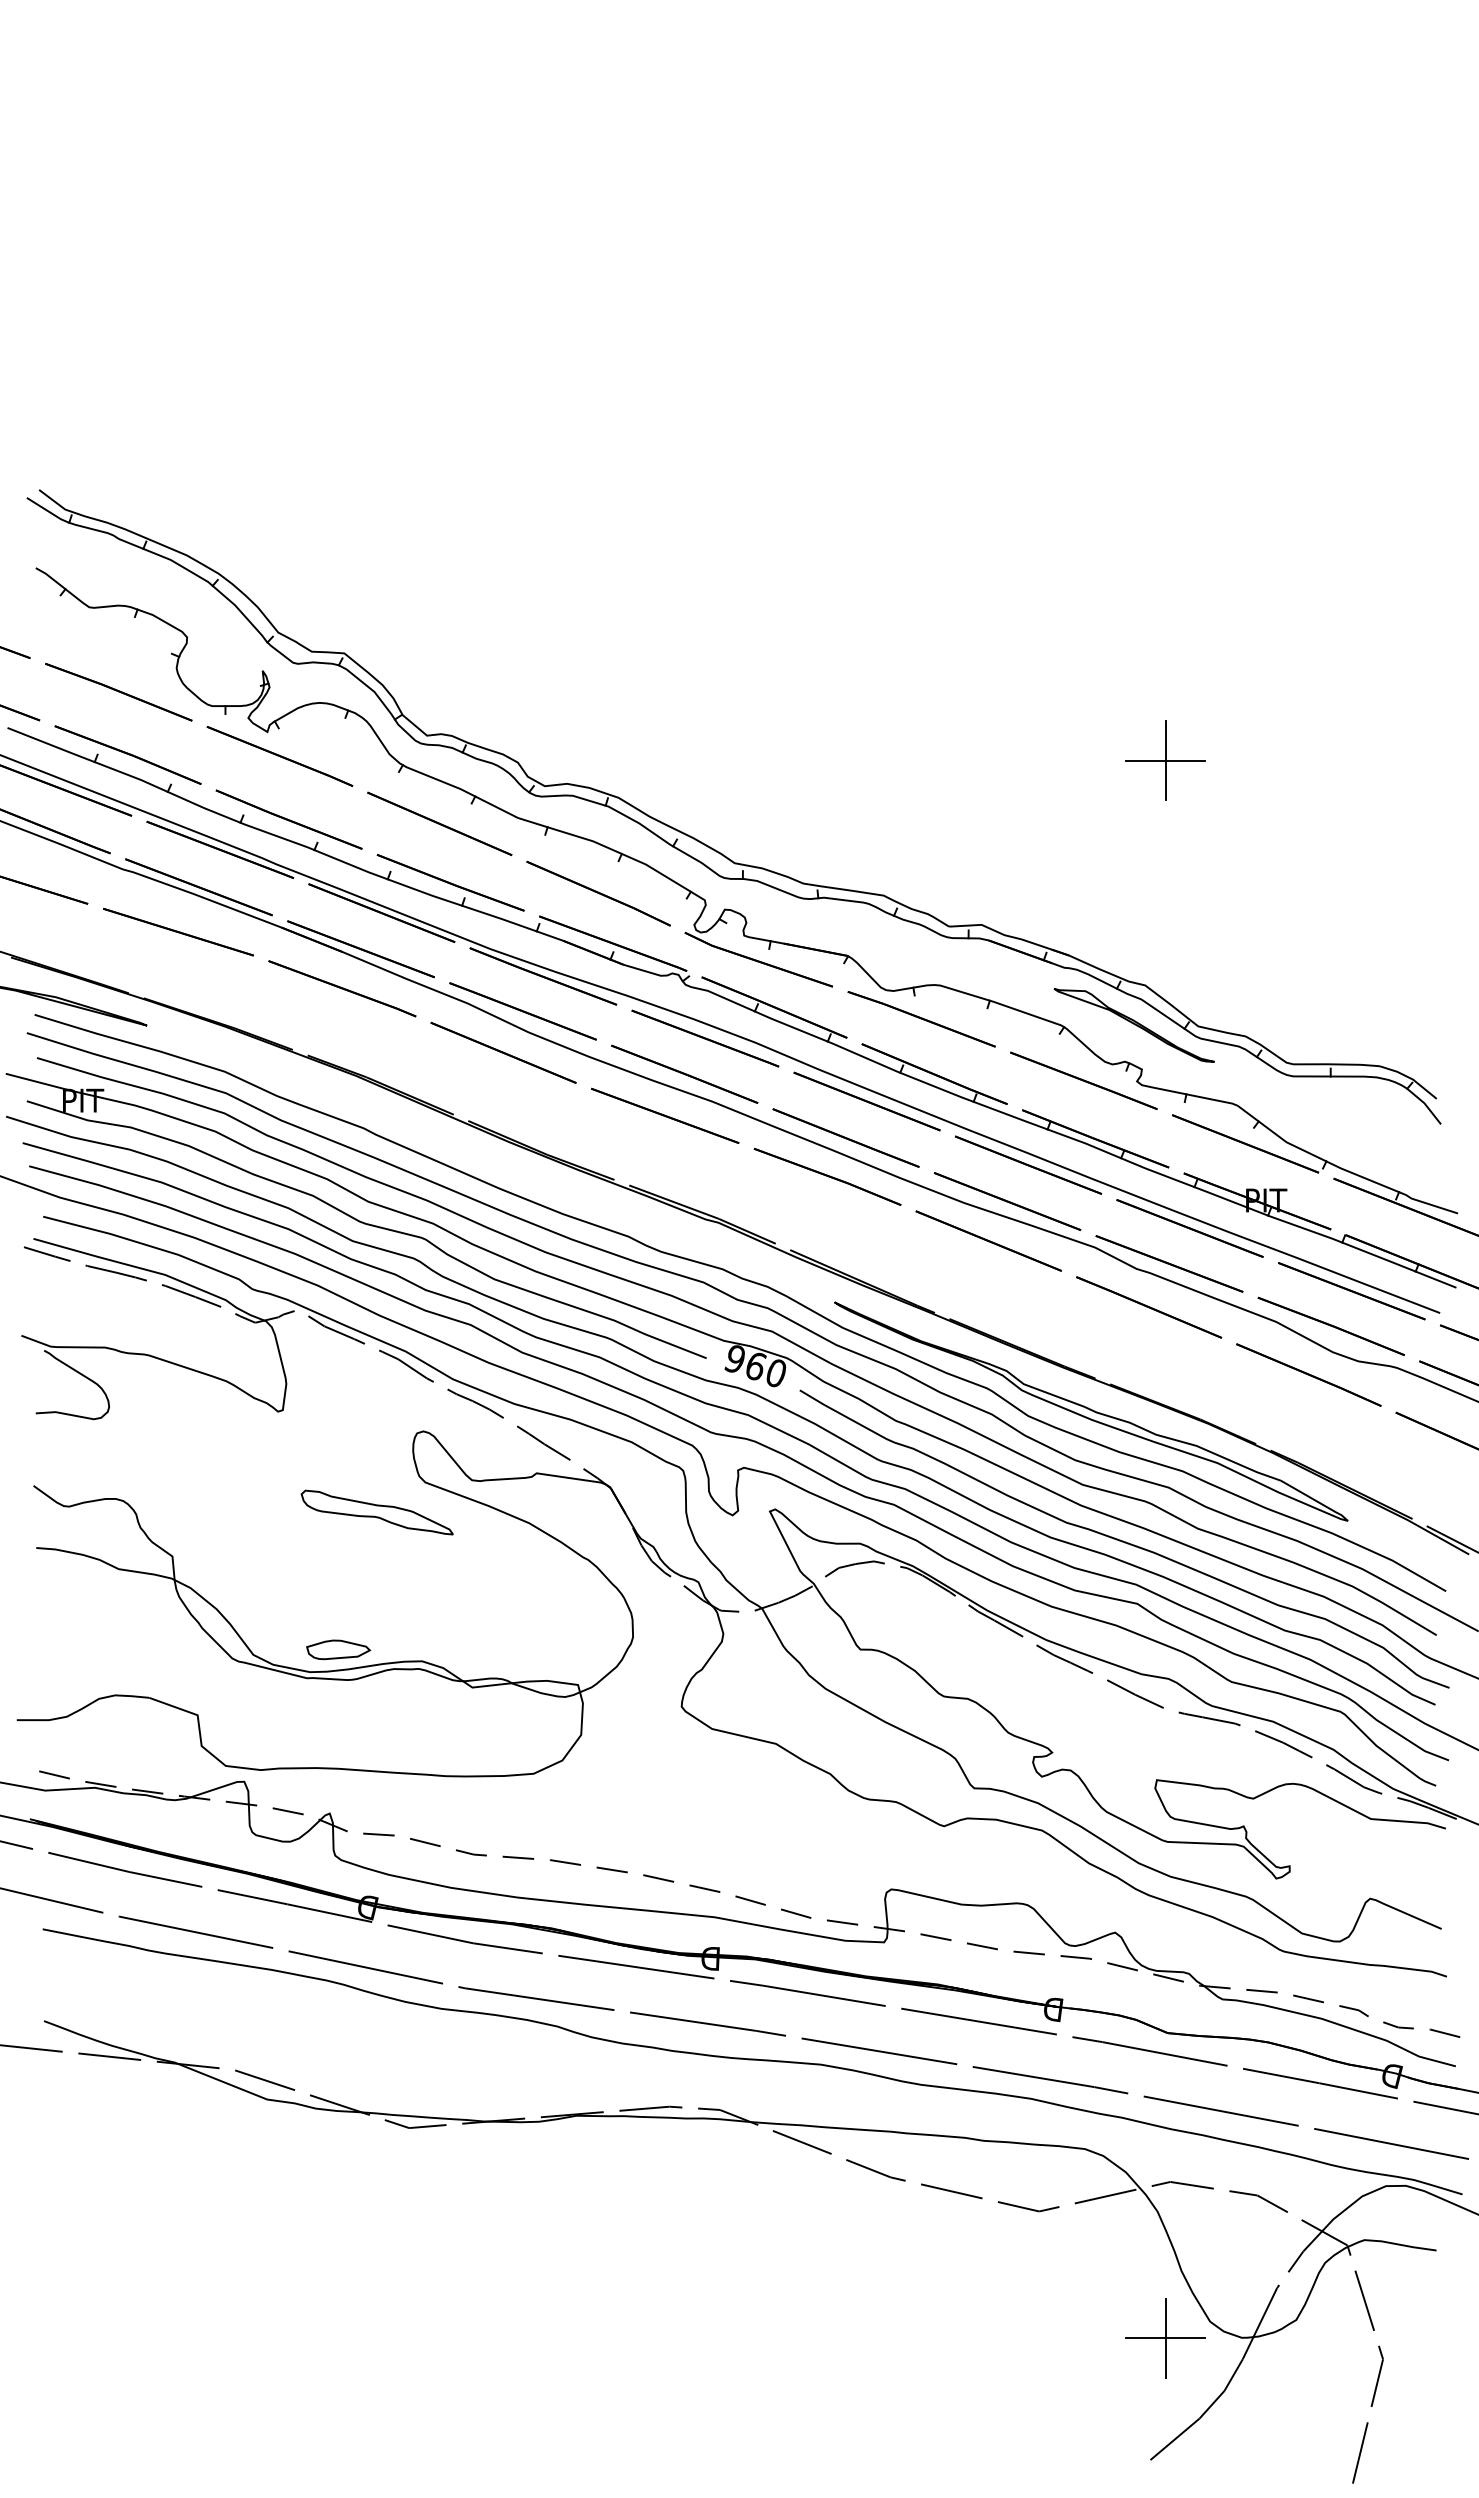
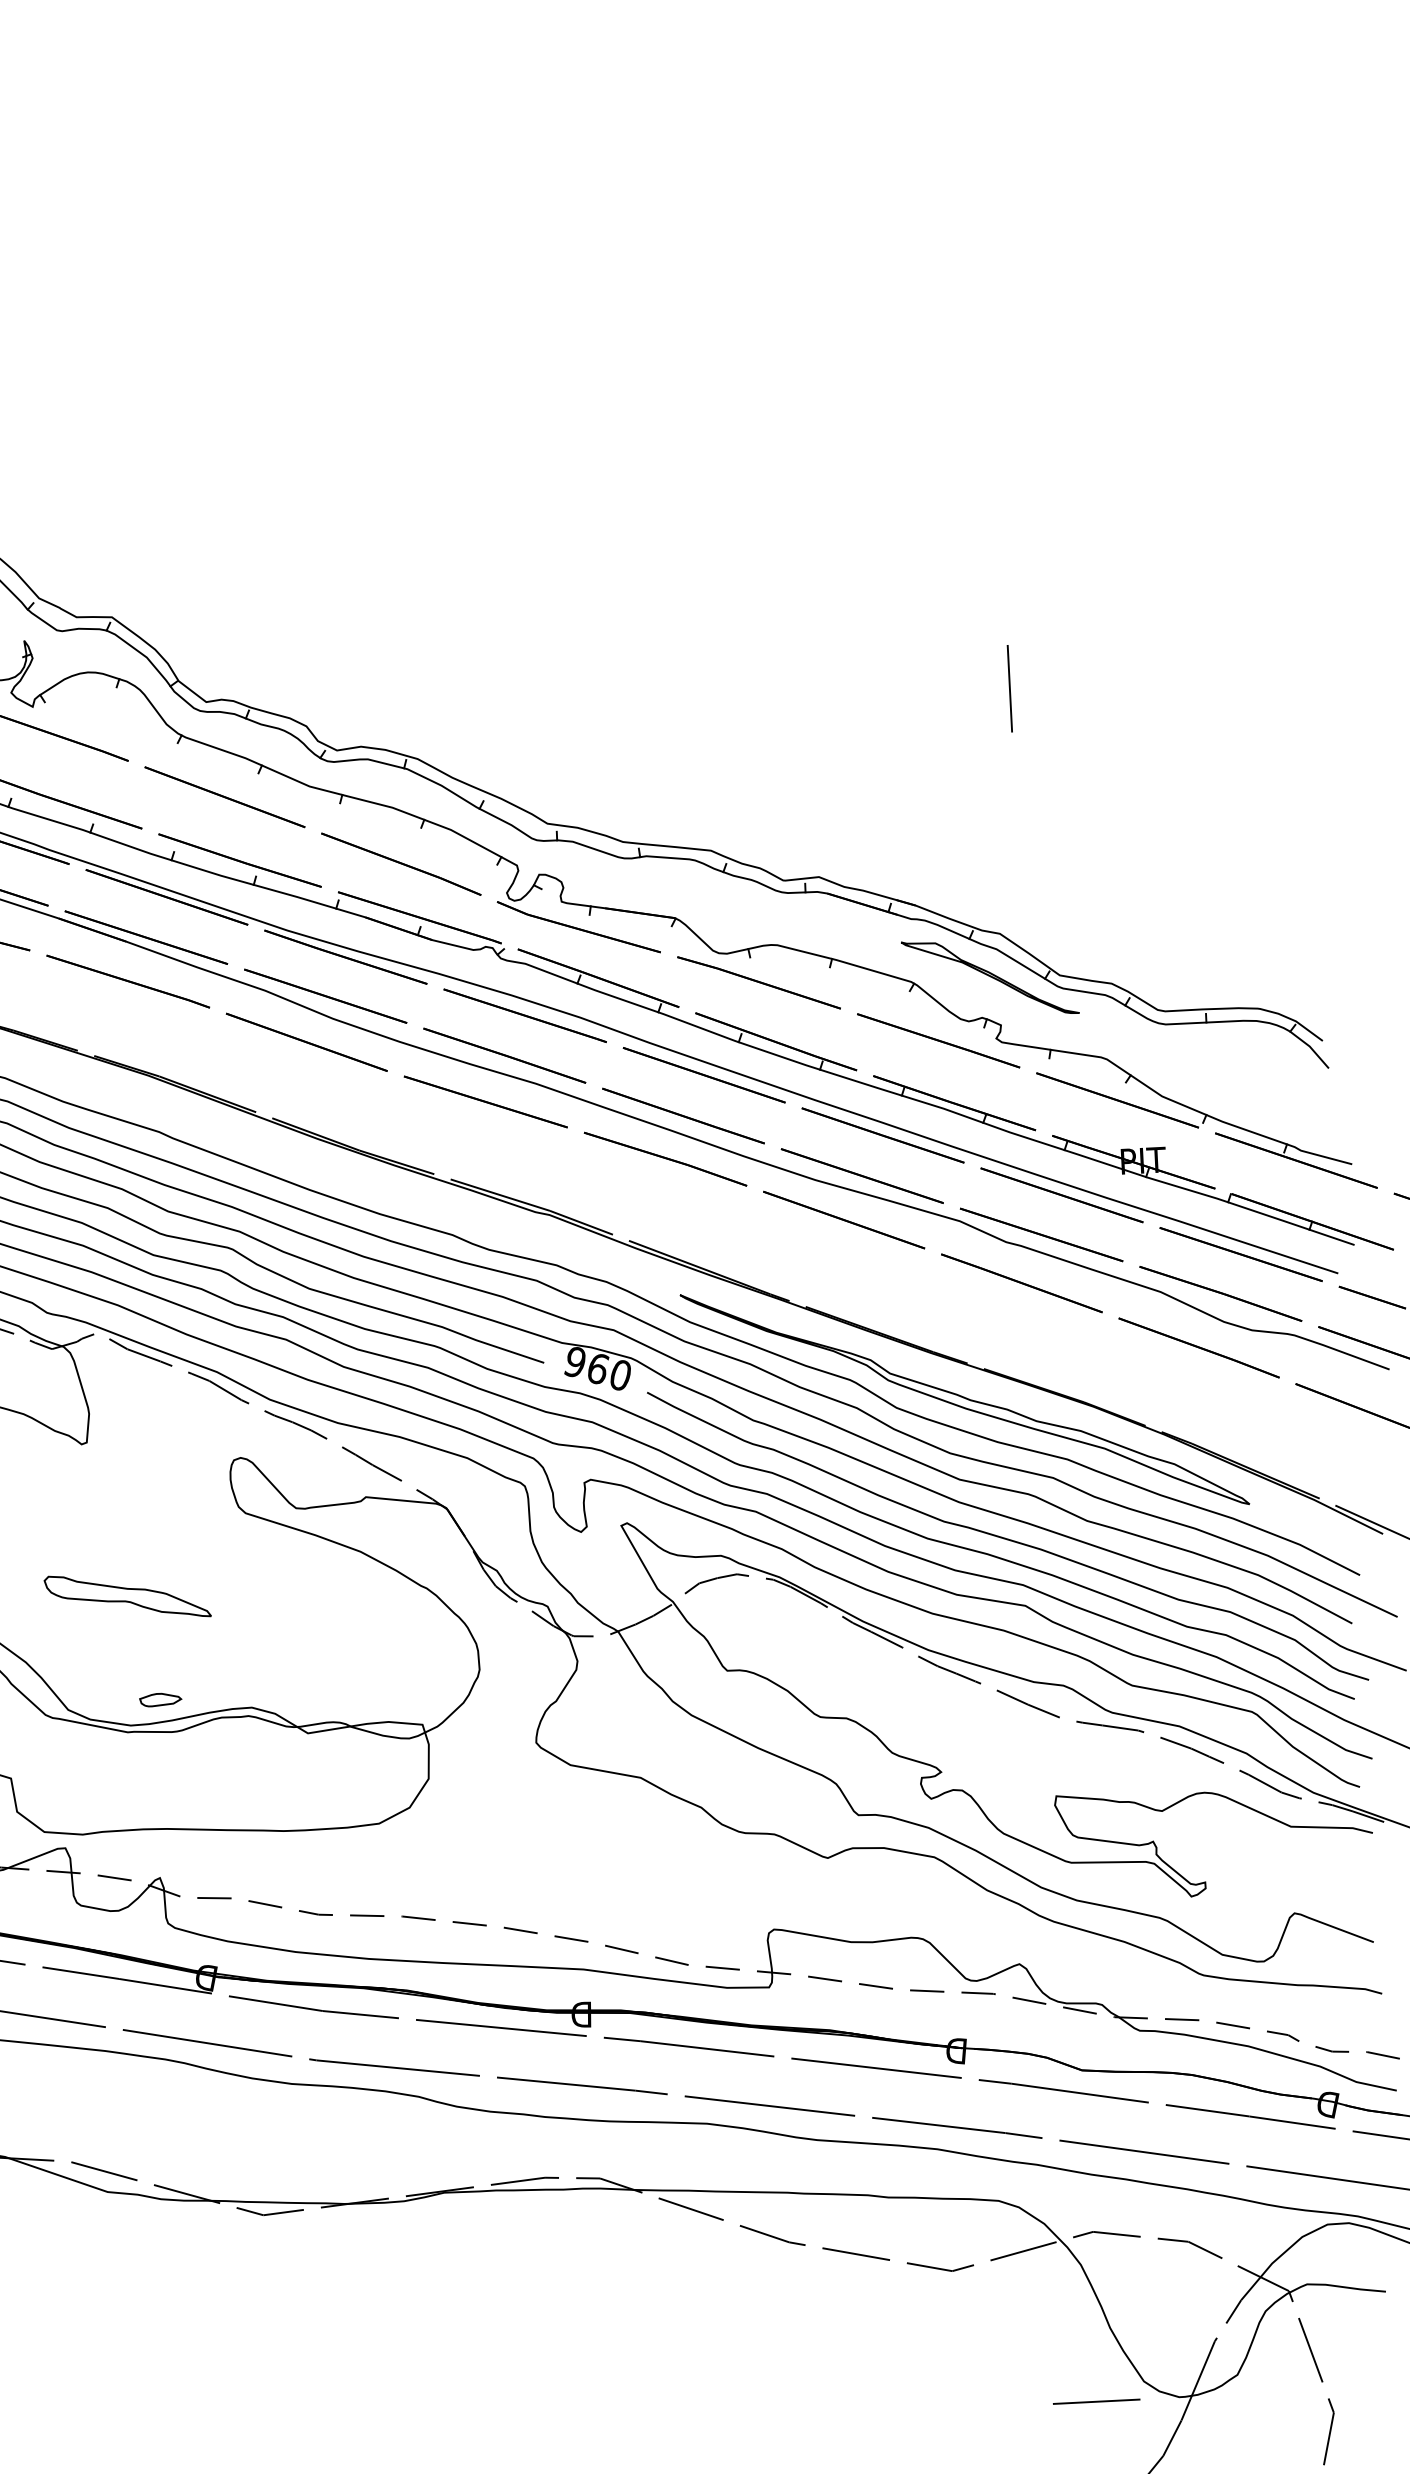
line: (1165, 760) -> (1009, 688), removed
part: (376, 1512) -> (126, 1596), moved
part: (338, 1649) -> (160, 1699), size x0.6
line: (1165, 2337) -> (1096, 2401), removed

